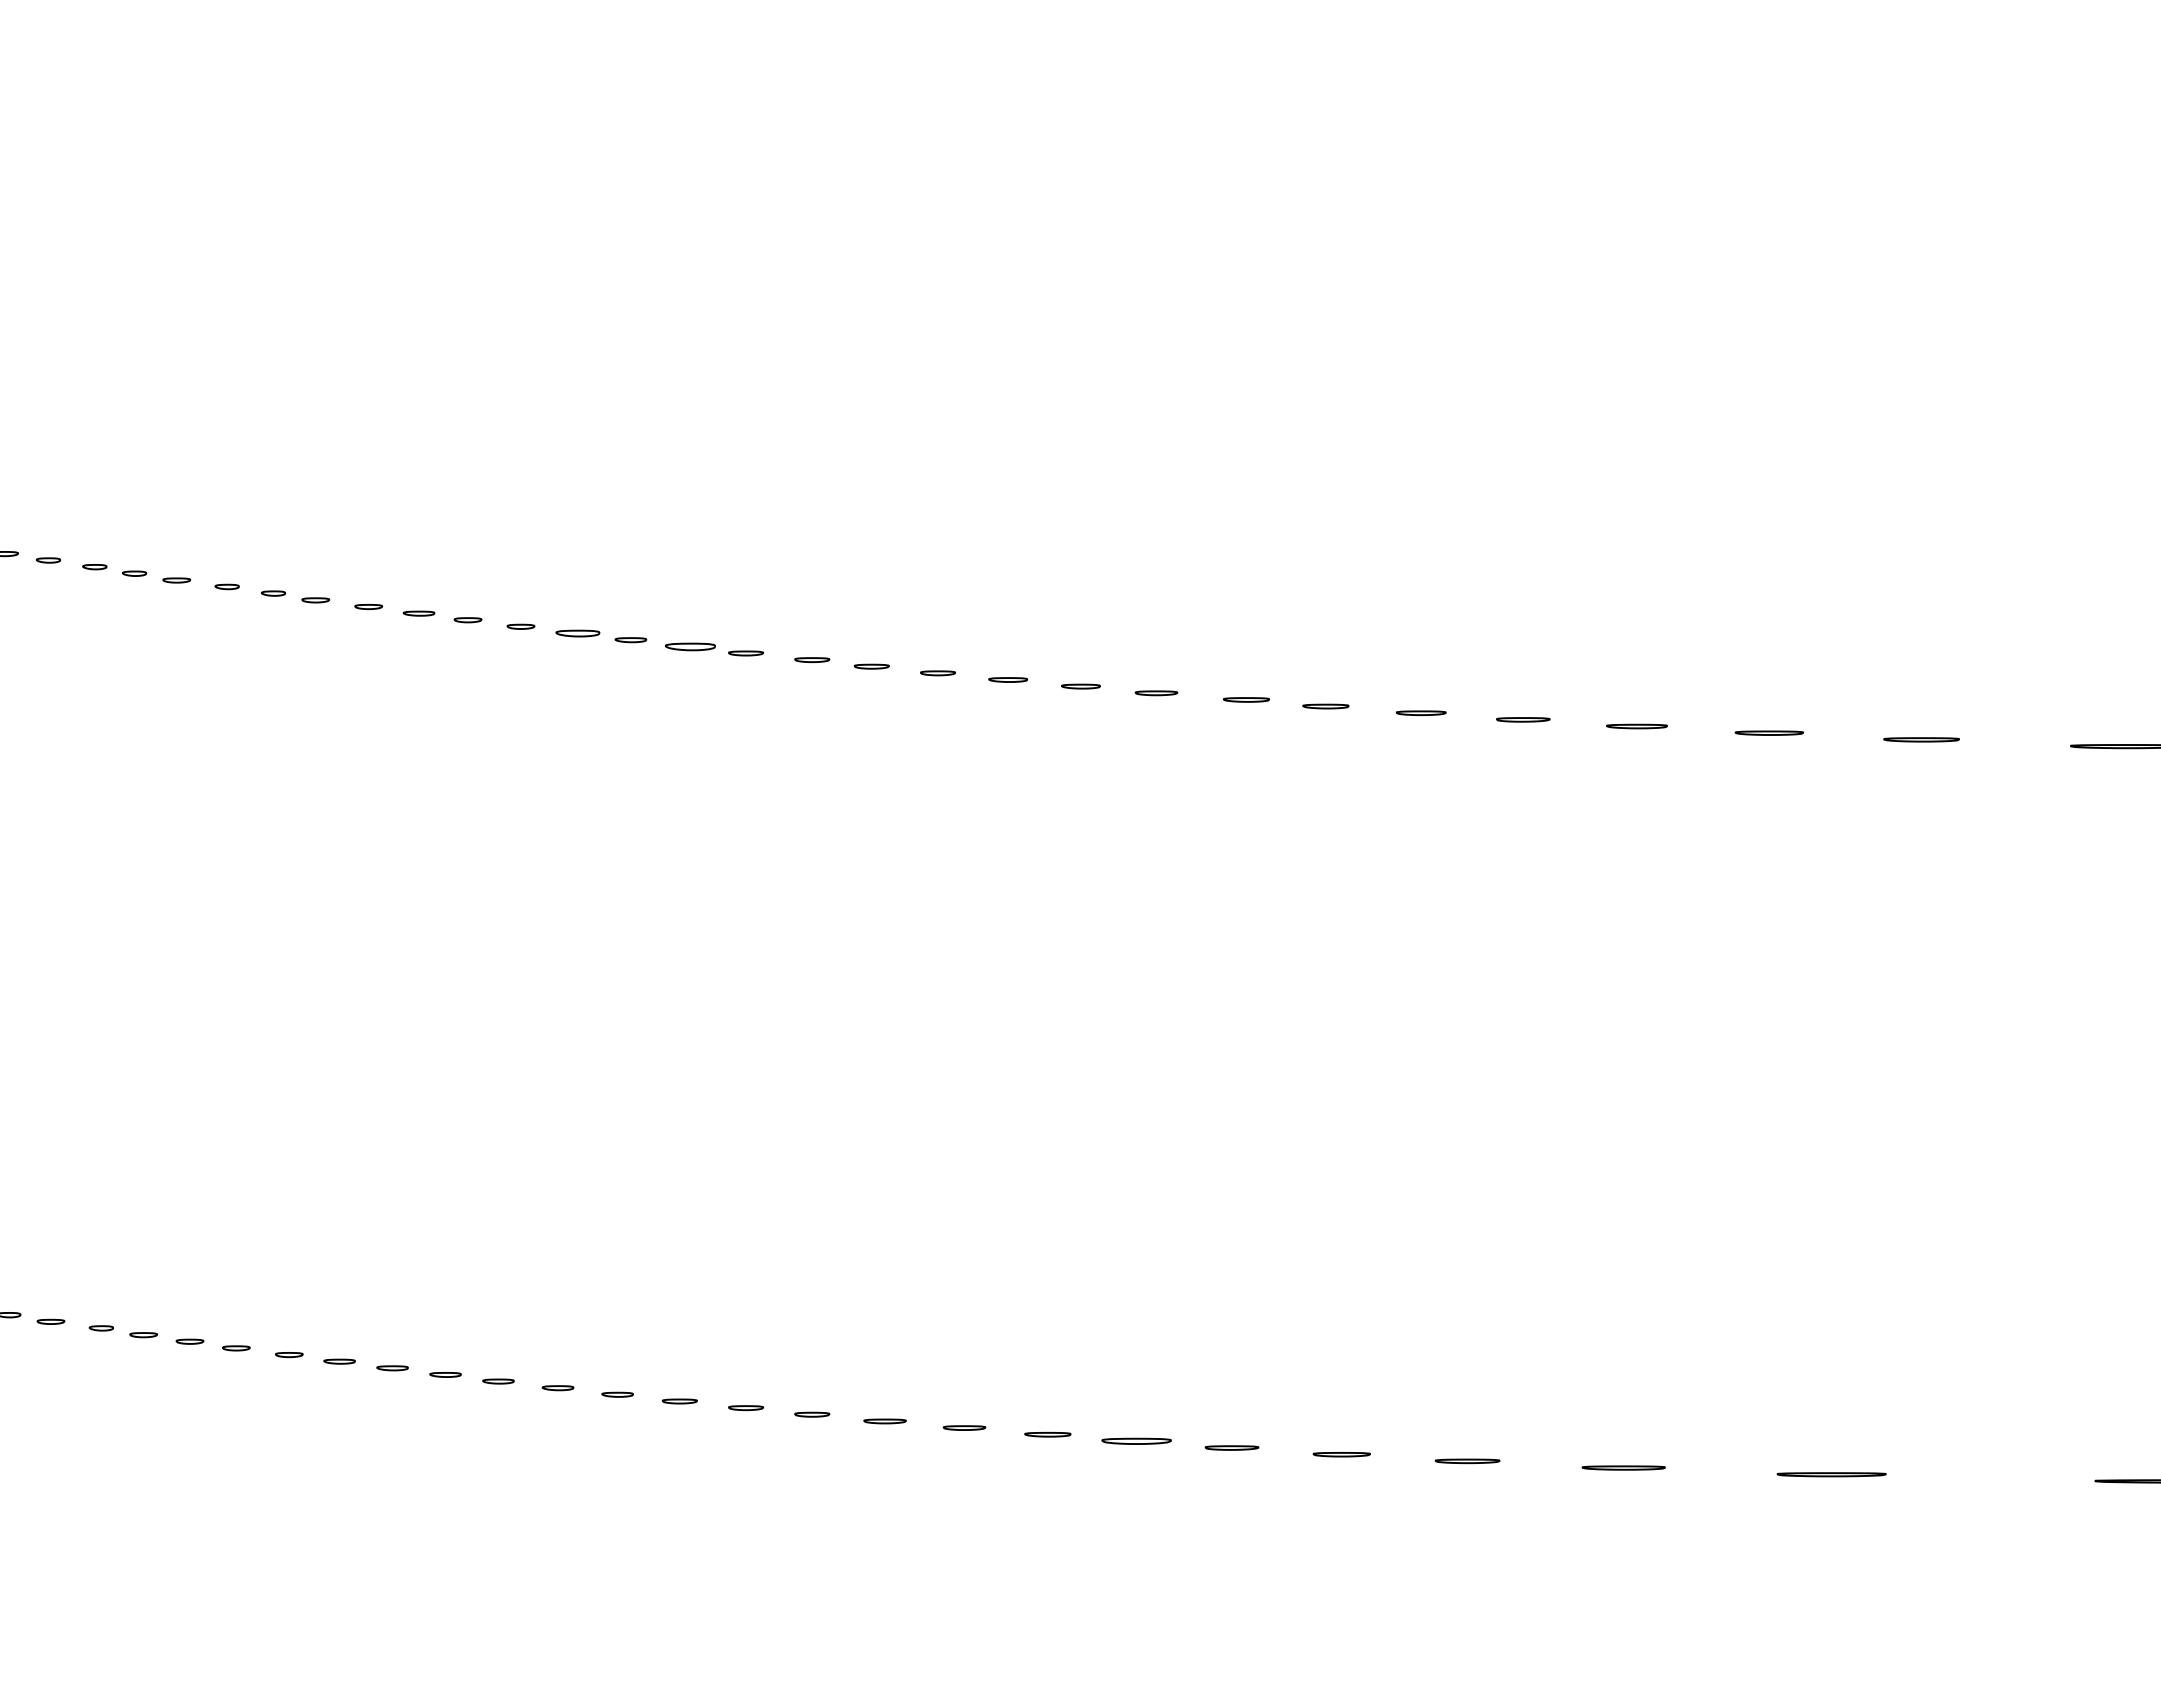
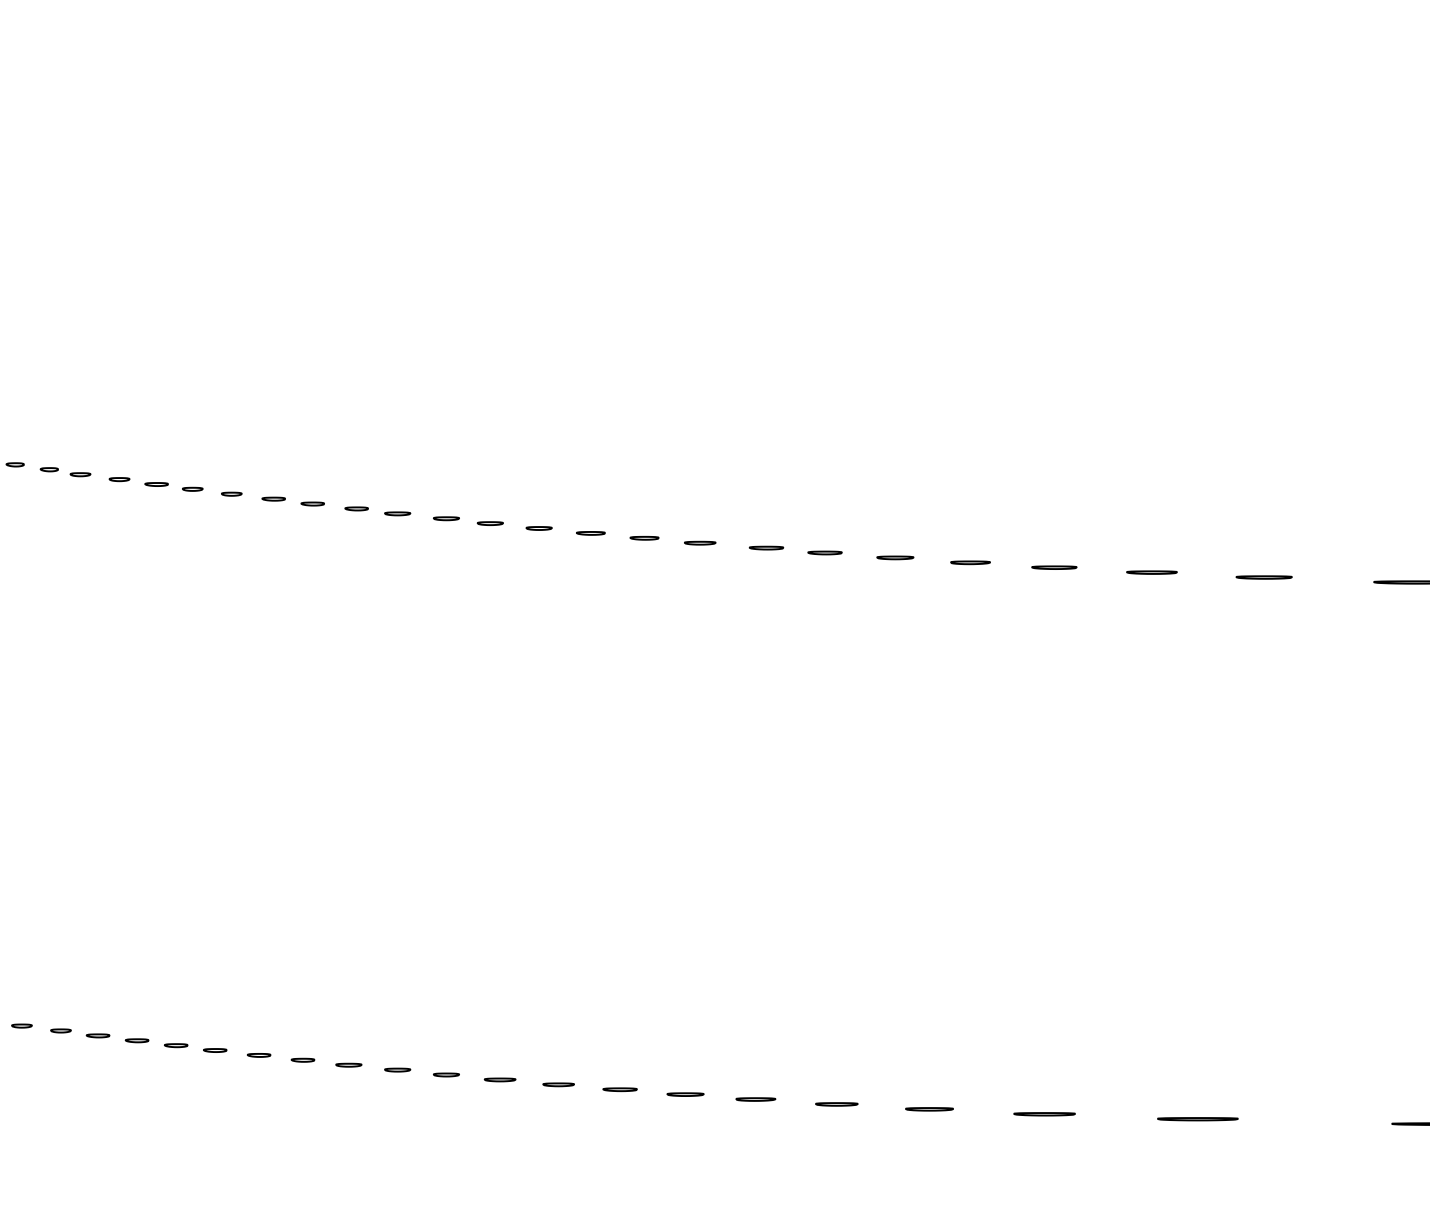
part: (577, 633) -> (273, 499), size x0.71
part: (690, 646) -> (356, 508), size x0.62
part: (1136, 1441) -> (685, 1094), size x0.71

